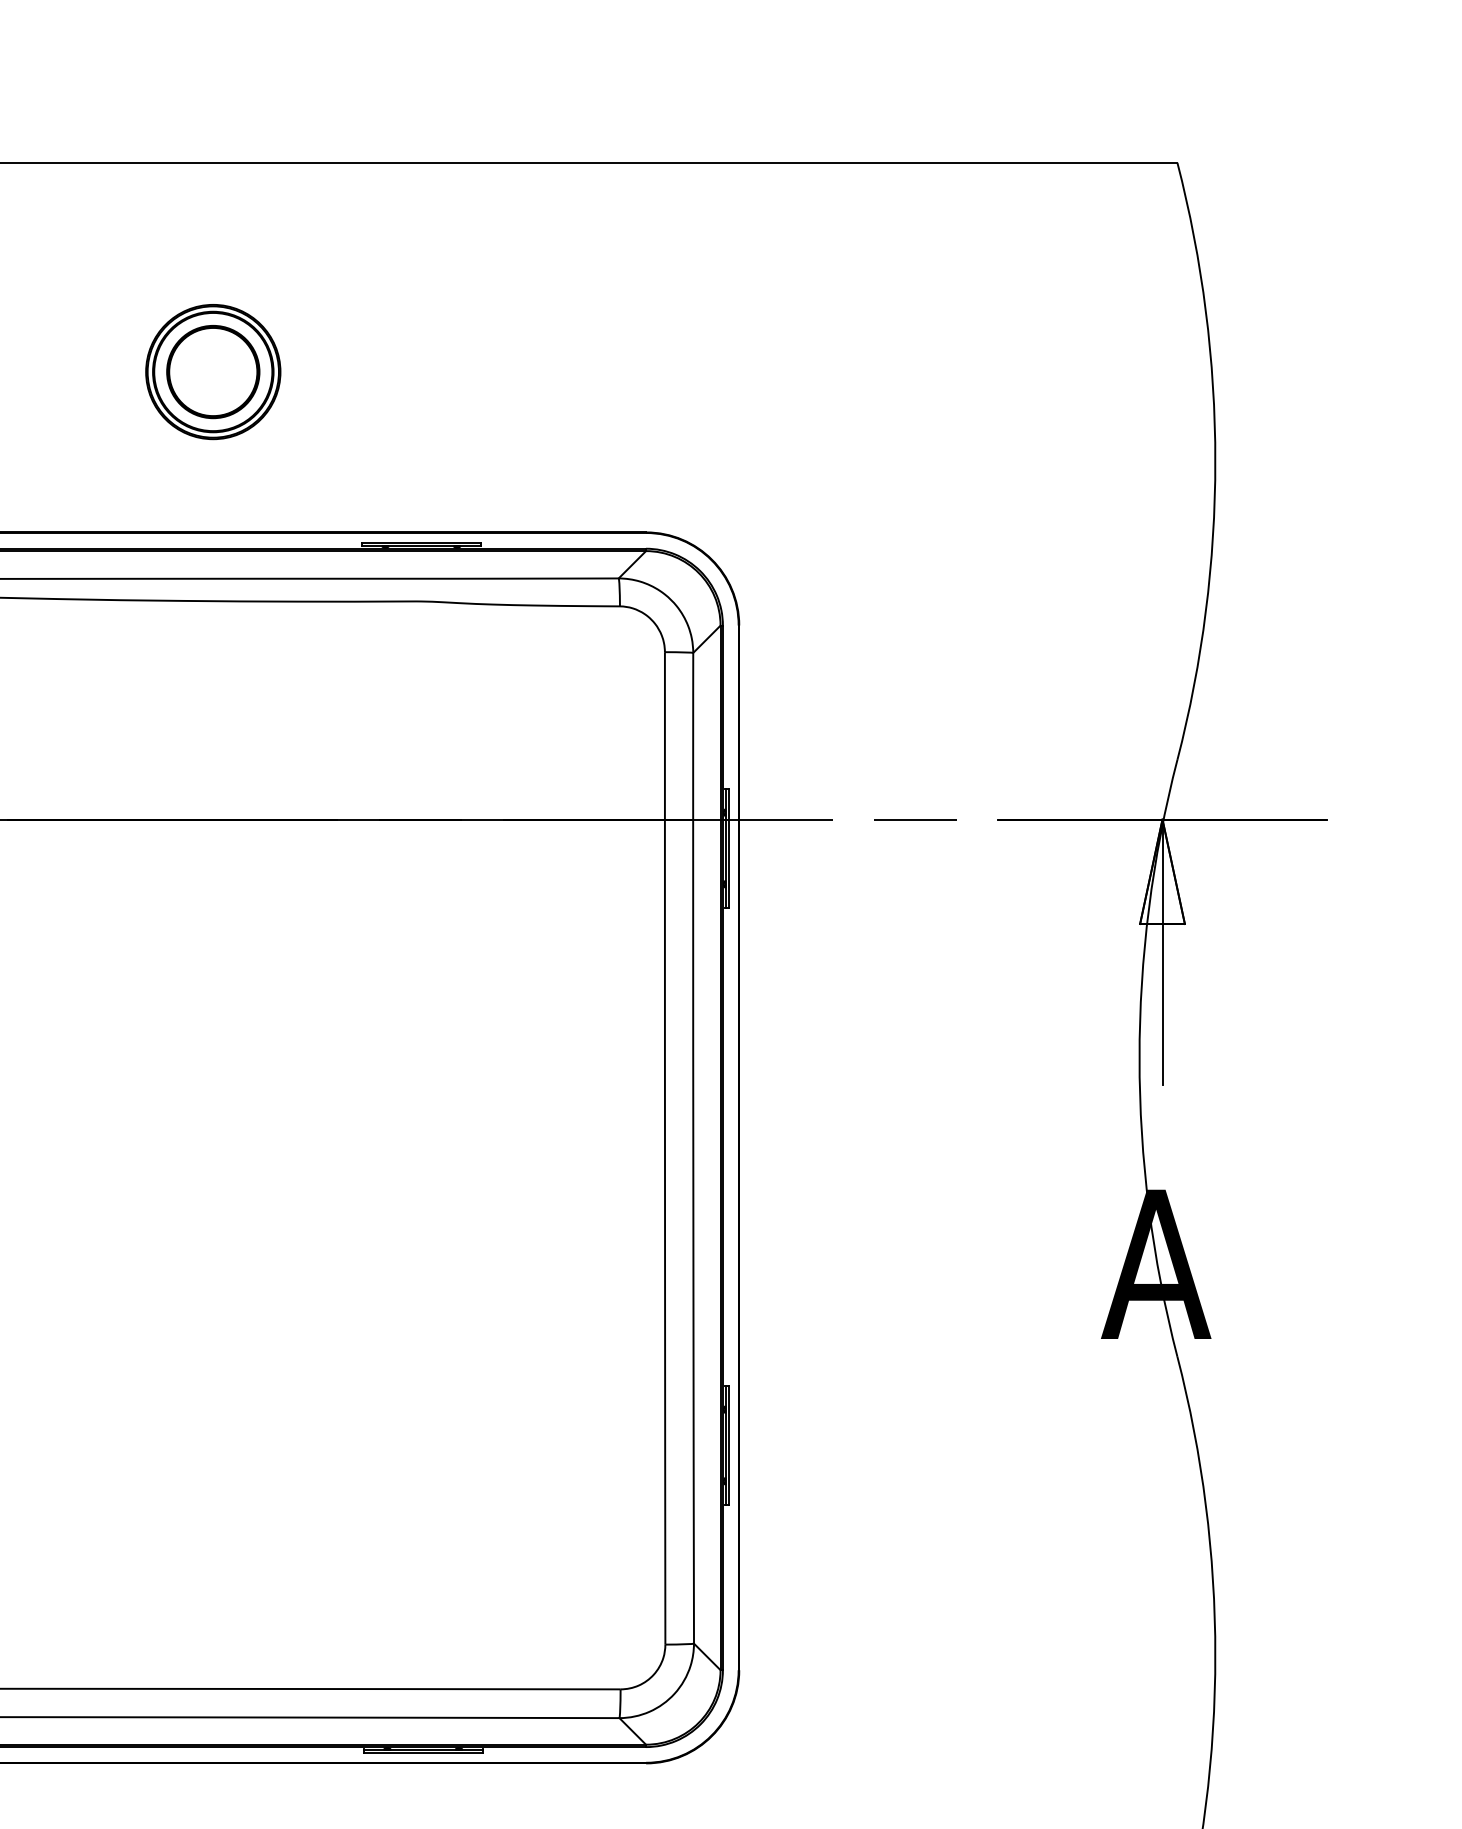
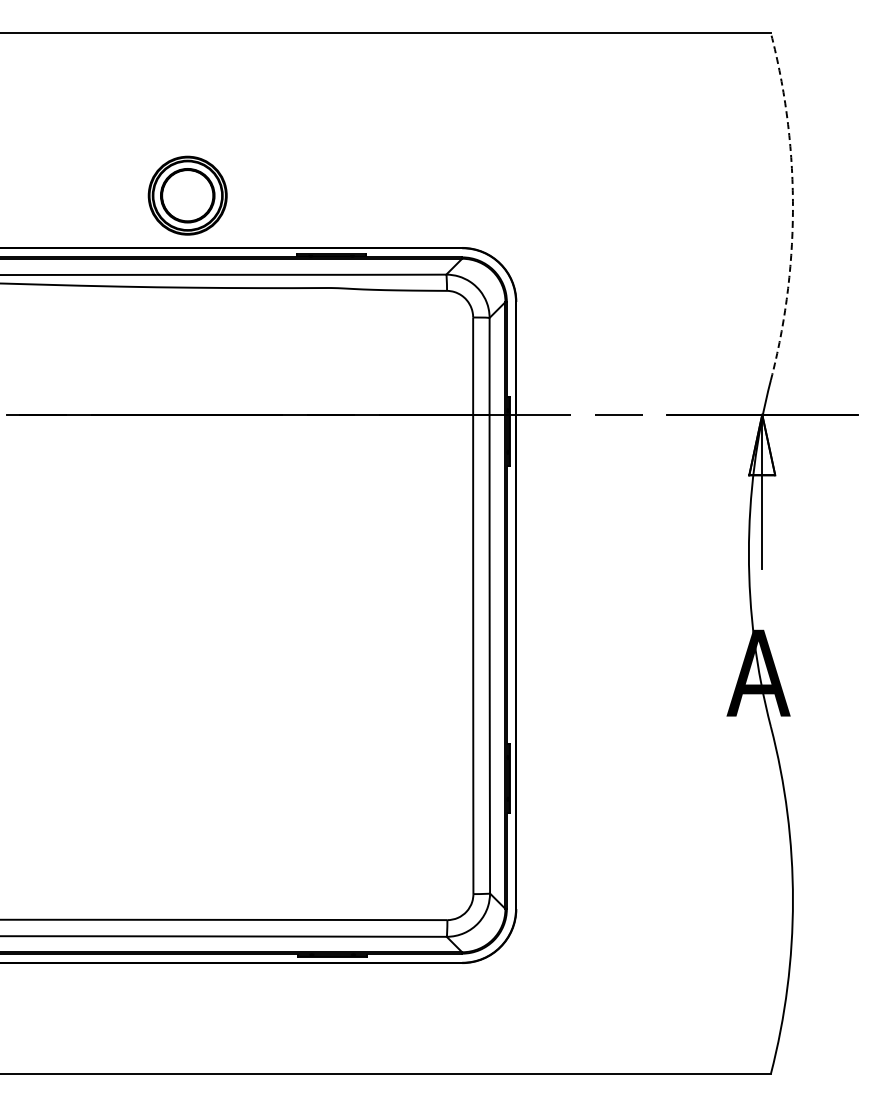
part: (212, 371) -> (187, 195), moved
arc: (1214, 461) -> (792, 206), solid -> dashed

